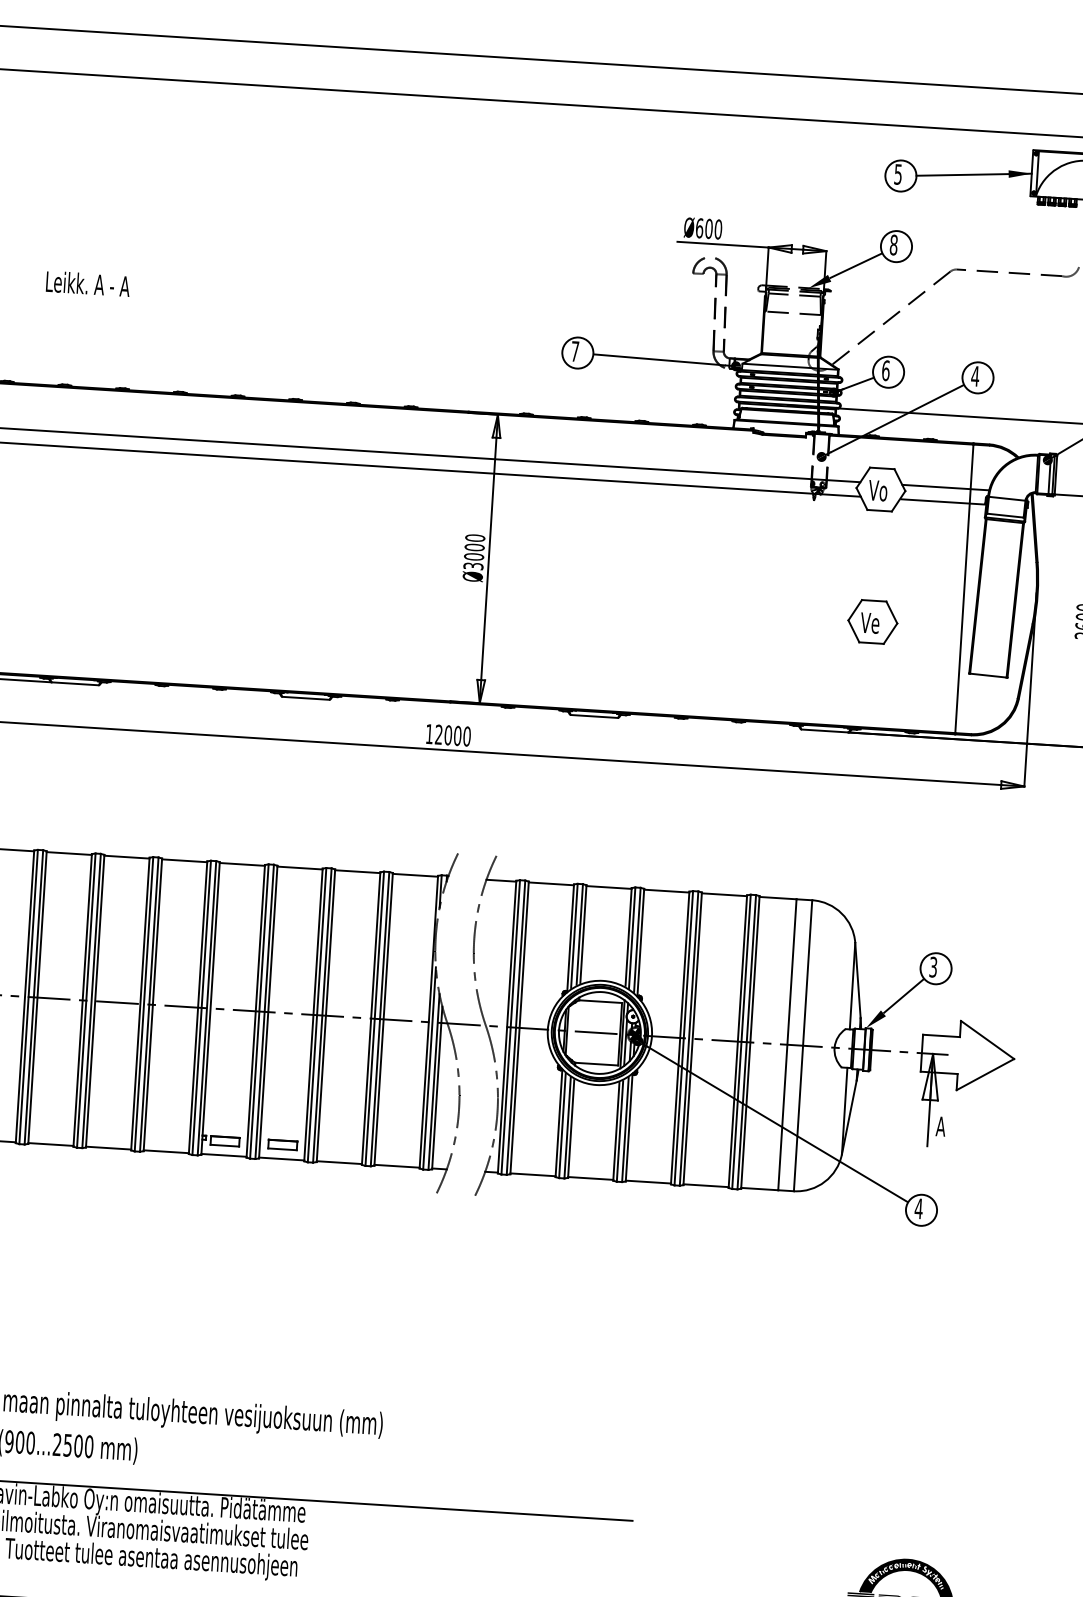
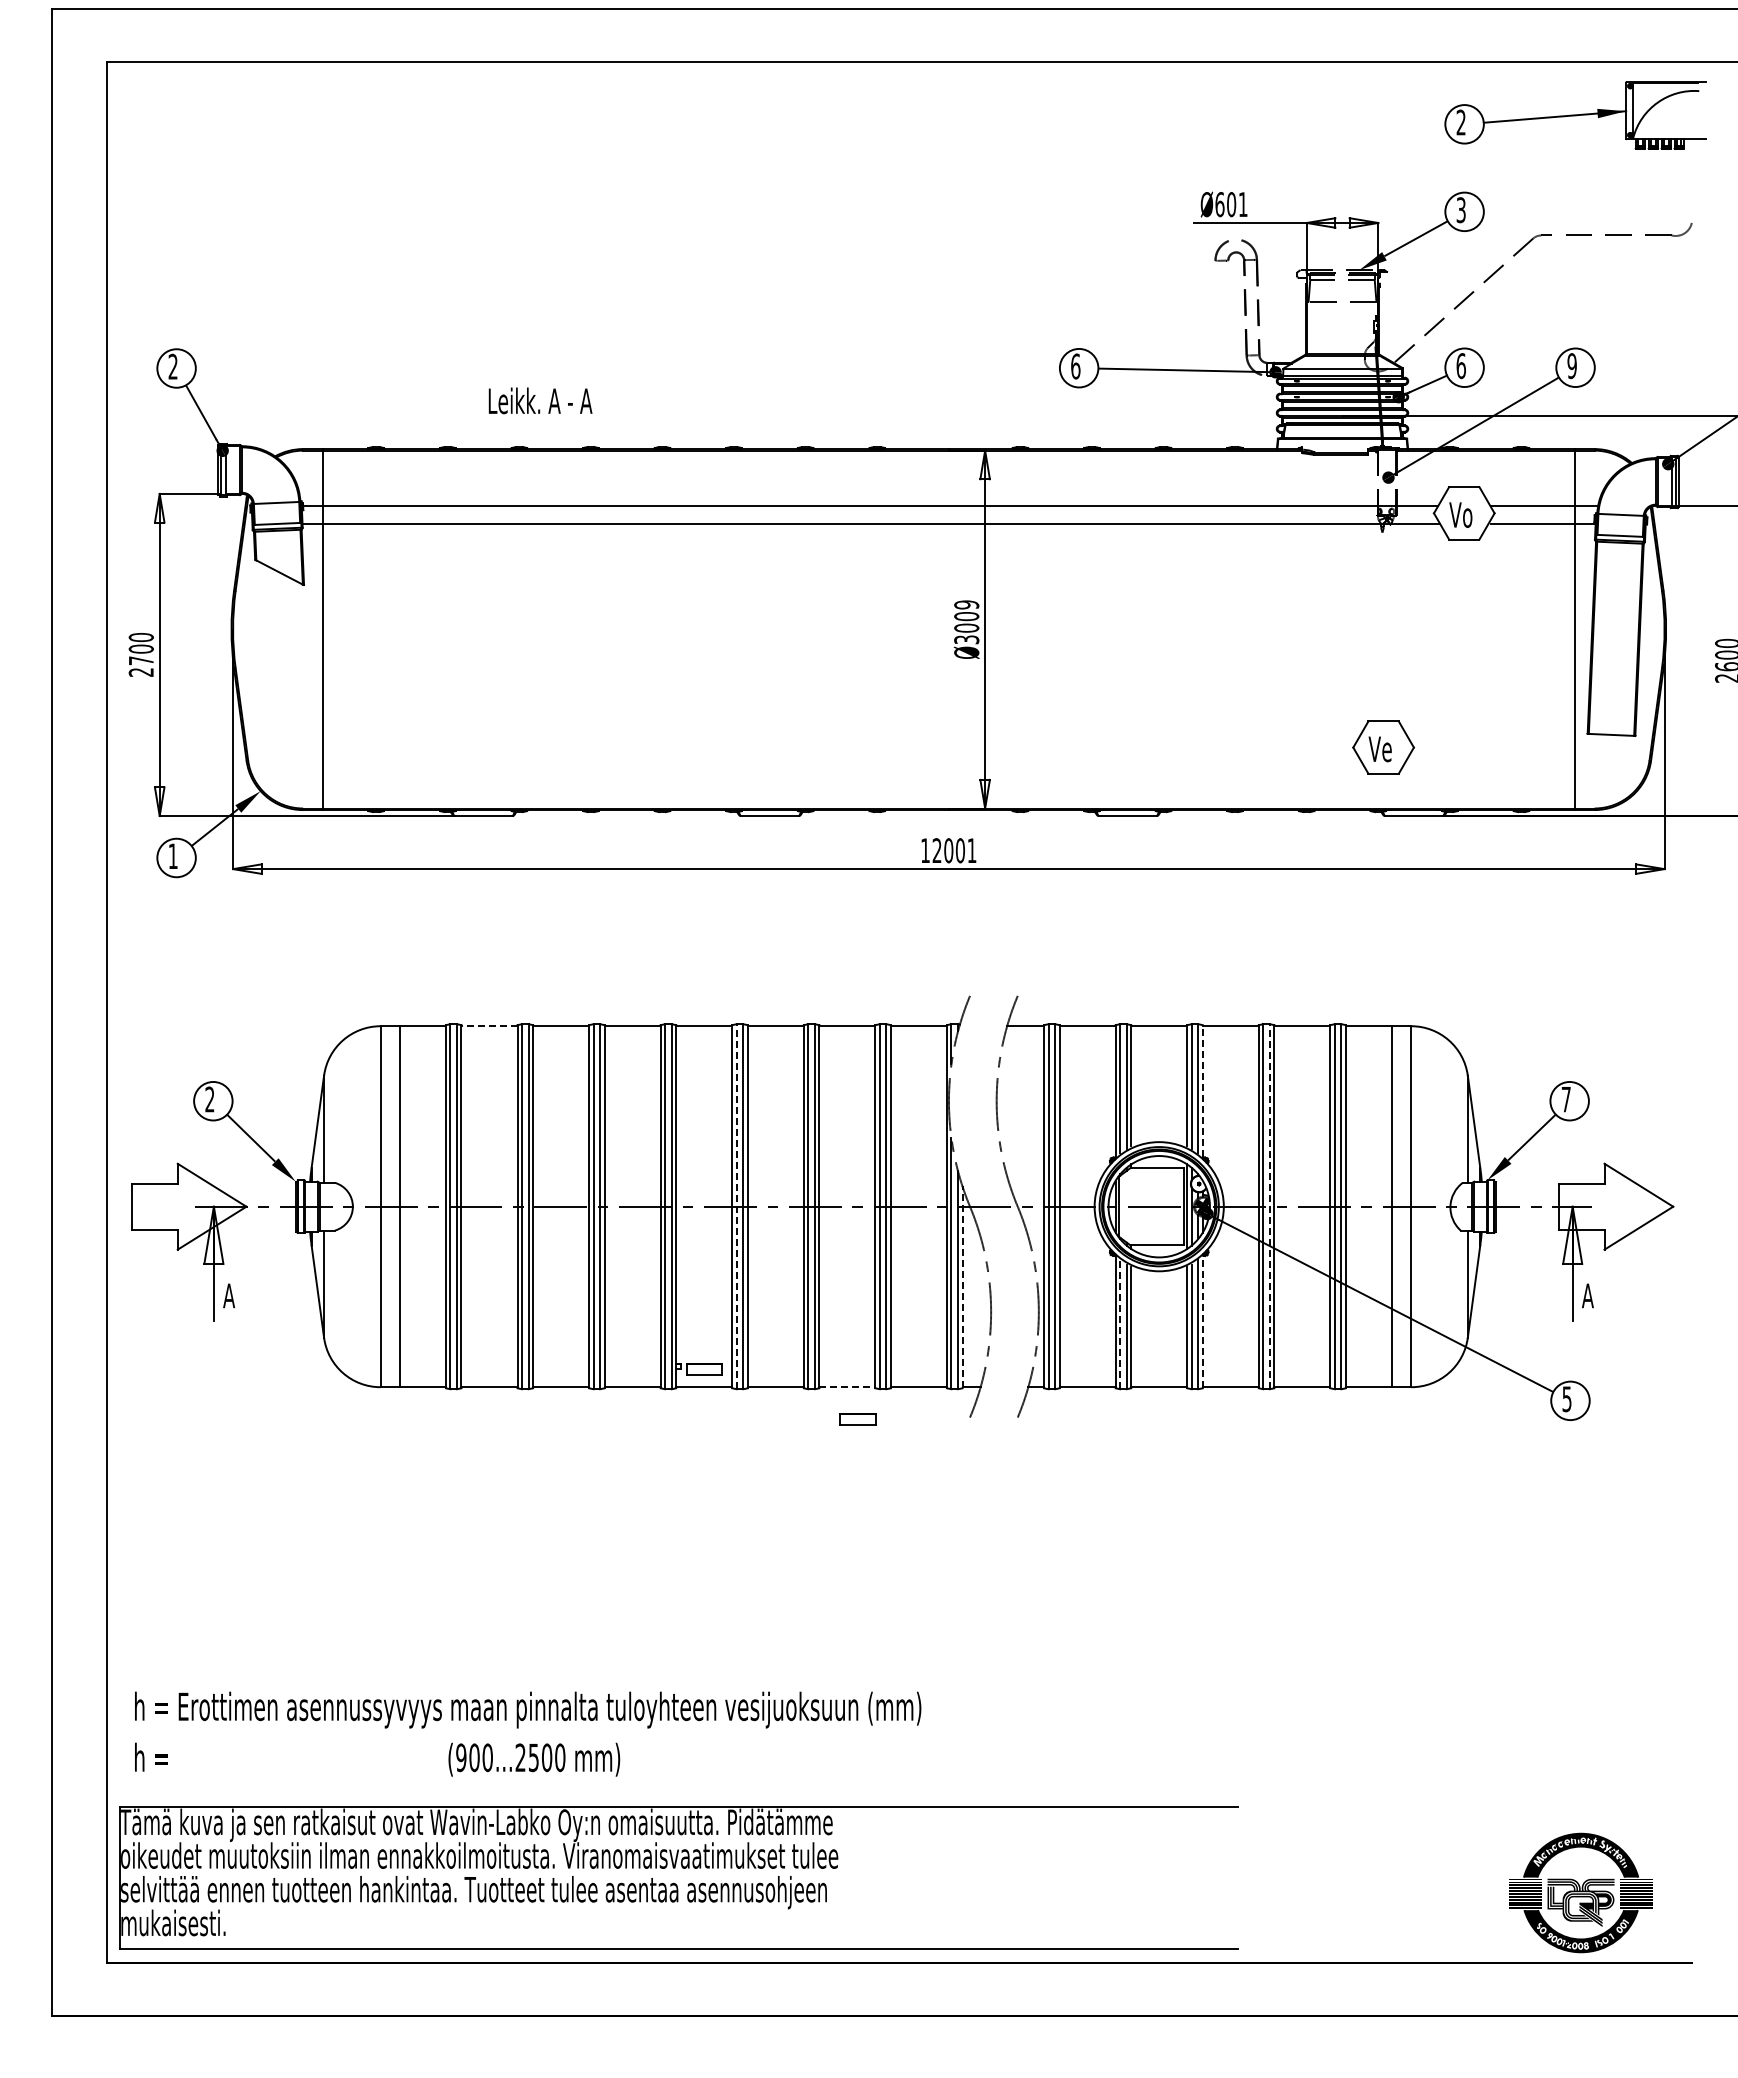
text: (897, 174) -> (1460, 122), 5 -> 2
text: (717, 229) -> (1242, 204), Ø600 -> Ø601
text: (893, 245) -> (1460, 210), 8 -> 3
text: (88, 283) -> (540, 400), moved
text: (575, 351) -> (1075, 366), 7 -> 6
text: (975, 376) -> (1572, 366), 4 -> 9
text: (475, 537) -> (966, 604), Ø3000 -> Ø3009
part: (872, 621) -> (1383, 747), moved
text: (466, 736) -> (971, 850), 12000 -> 12001
line: (69, 853) -> (489, 1026), solid -> dashed
line: (640, 942) -> (1202, 1091), solid -> dashed
text: (932, 967) -> (1565, 1099), 3 -> 7
line: (259, 1011) -> (736, 1206), solid -> dashed
line: (688, 1038) -> (1269, 1206), solid -> dashed
line: (437, 1088) -> (962, 1287), solid -> dashed
line: (562, 1125) -> (1120, 1324), solid -> dashed
line: (628, 1128) -> (1202, 1322), solid -> dashed
part: (282, 1144) -> (857, 1419), moved
line: (339, 1162) -> (847, 1387), solid -> dashed
text: (918, 1209) -> (1566, 1399), 4 -> 5

